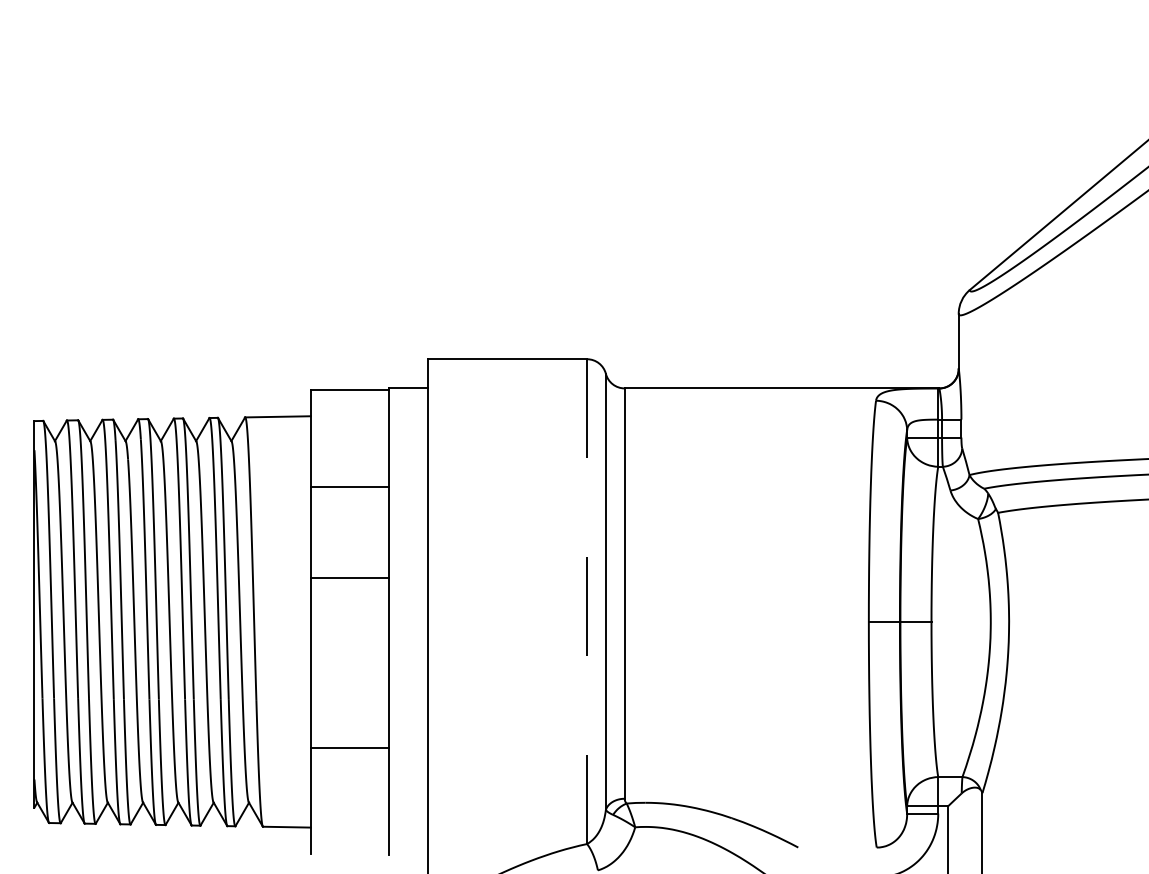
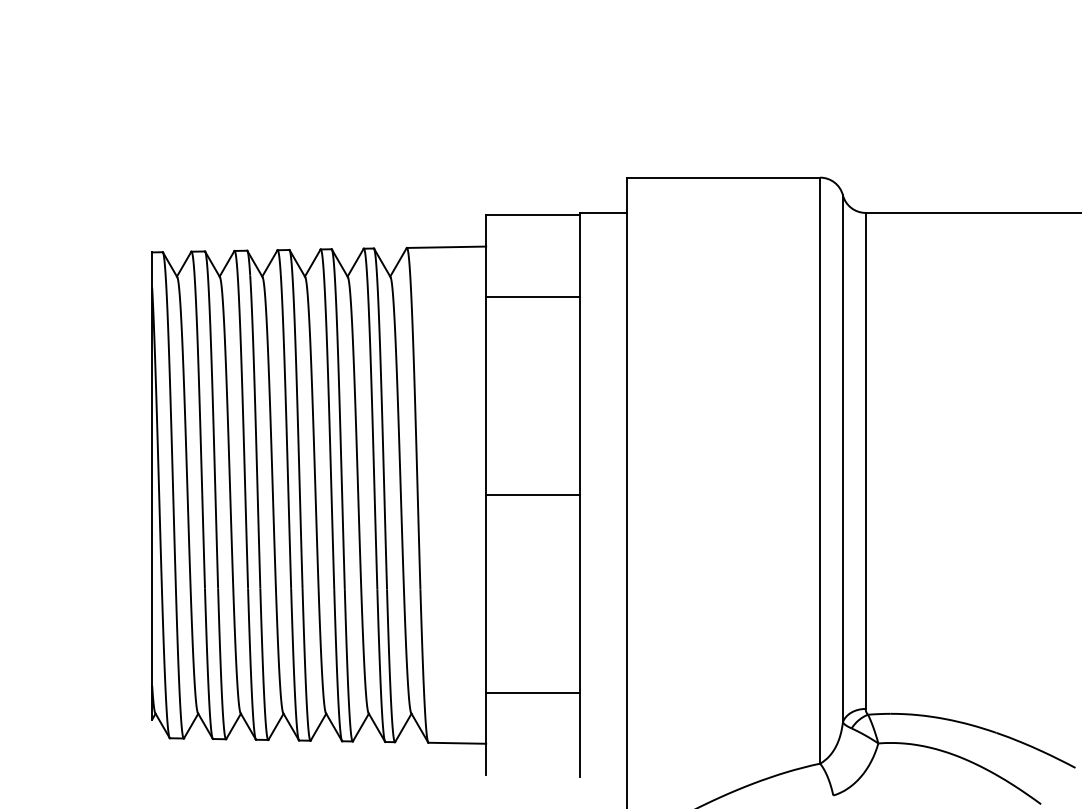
line: (349, 486) -> (532, 296), moved
line: (349, 577) -> (532, 494), moved
line: (587, 602) -> (820, 471), dashed -> solid
line: (349, 747) -> (532, 692), moved

